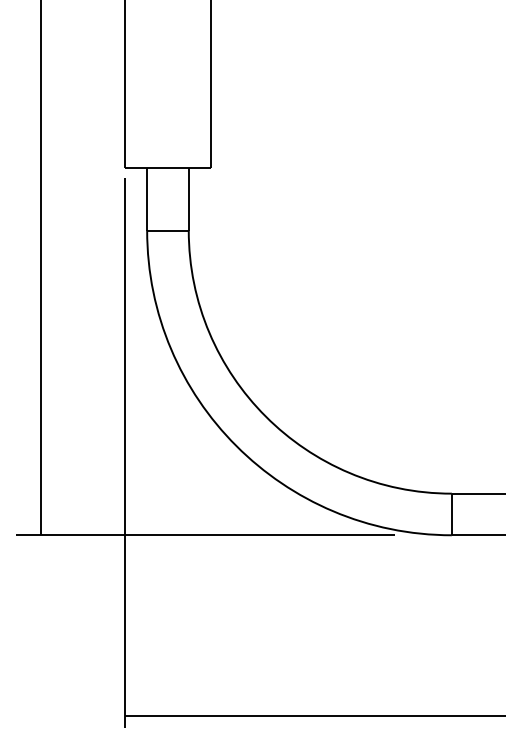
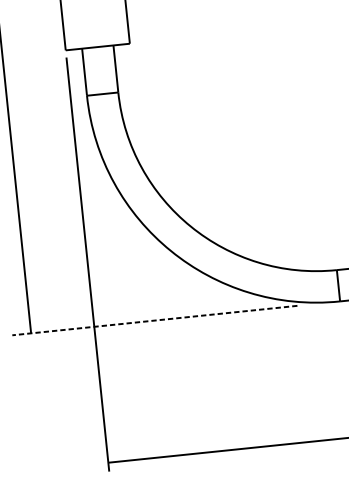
line: (205, 535) -> (154, 320), solid -> dashed

